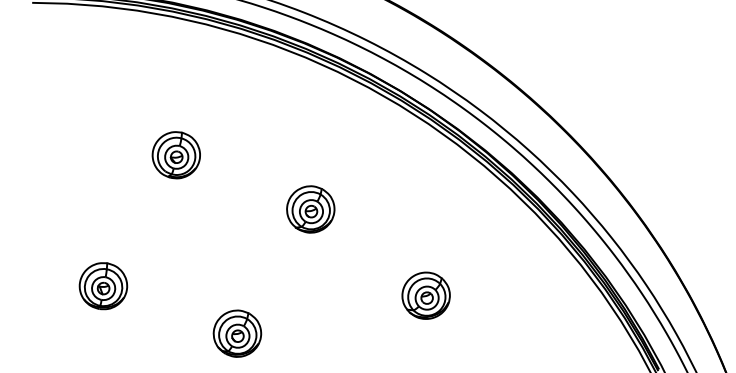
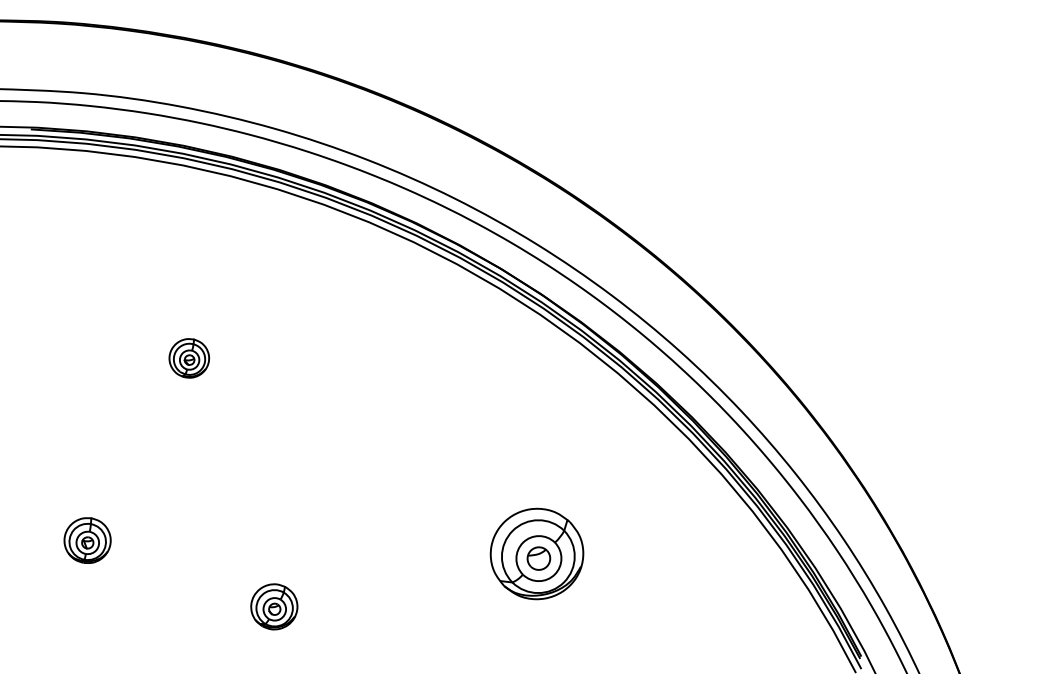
part: (176, 155) -> (189, 358), size x0.6
part: (310, 209) -> (376, 433), removed
part: (103, 286) -> (87, 540), size x0.7
part: (425, 295) -> (536, 553), size x1.4
part: (237, 333) -> (274, 606), size x0.7

